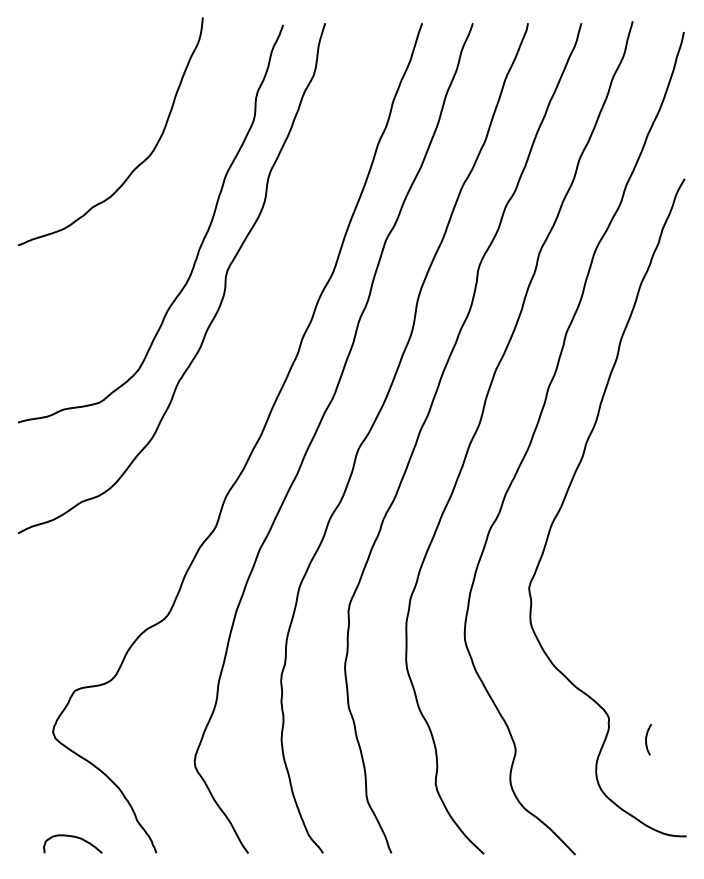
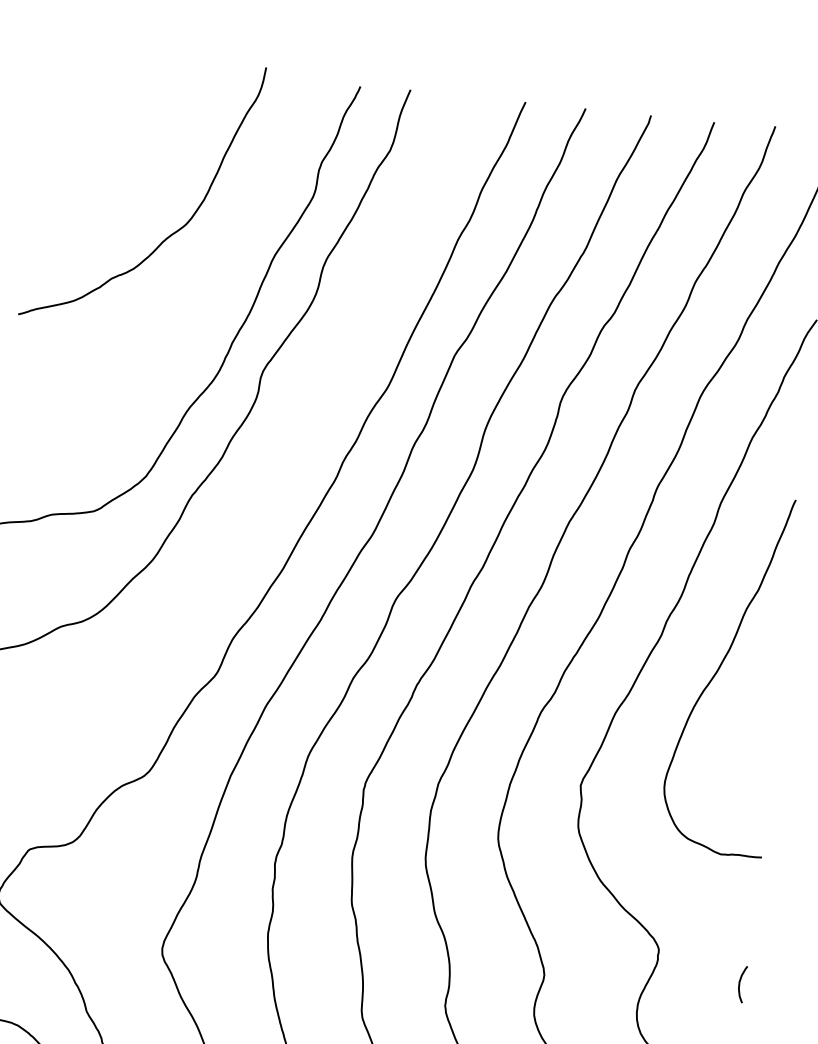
curve: (634, 479) -> (719, 669), added
curve: (646, 739) -> (739, 983), moved

